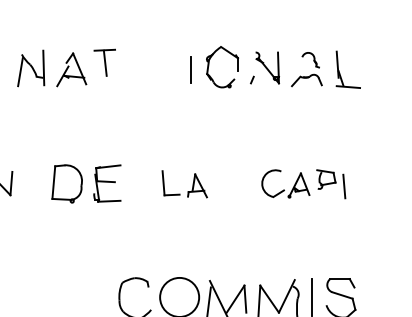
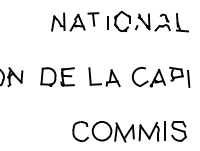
part: (67, 67) -> (75, 21), moved
part: (304, 182) -> (161, 76), size x1.43
part: (184, 184) -> (104, 77), size x1.43

